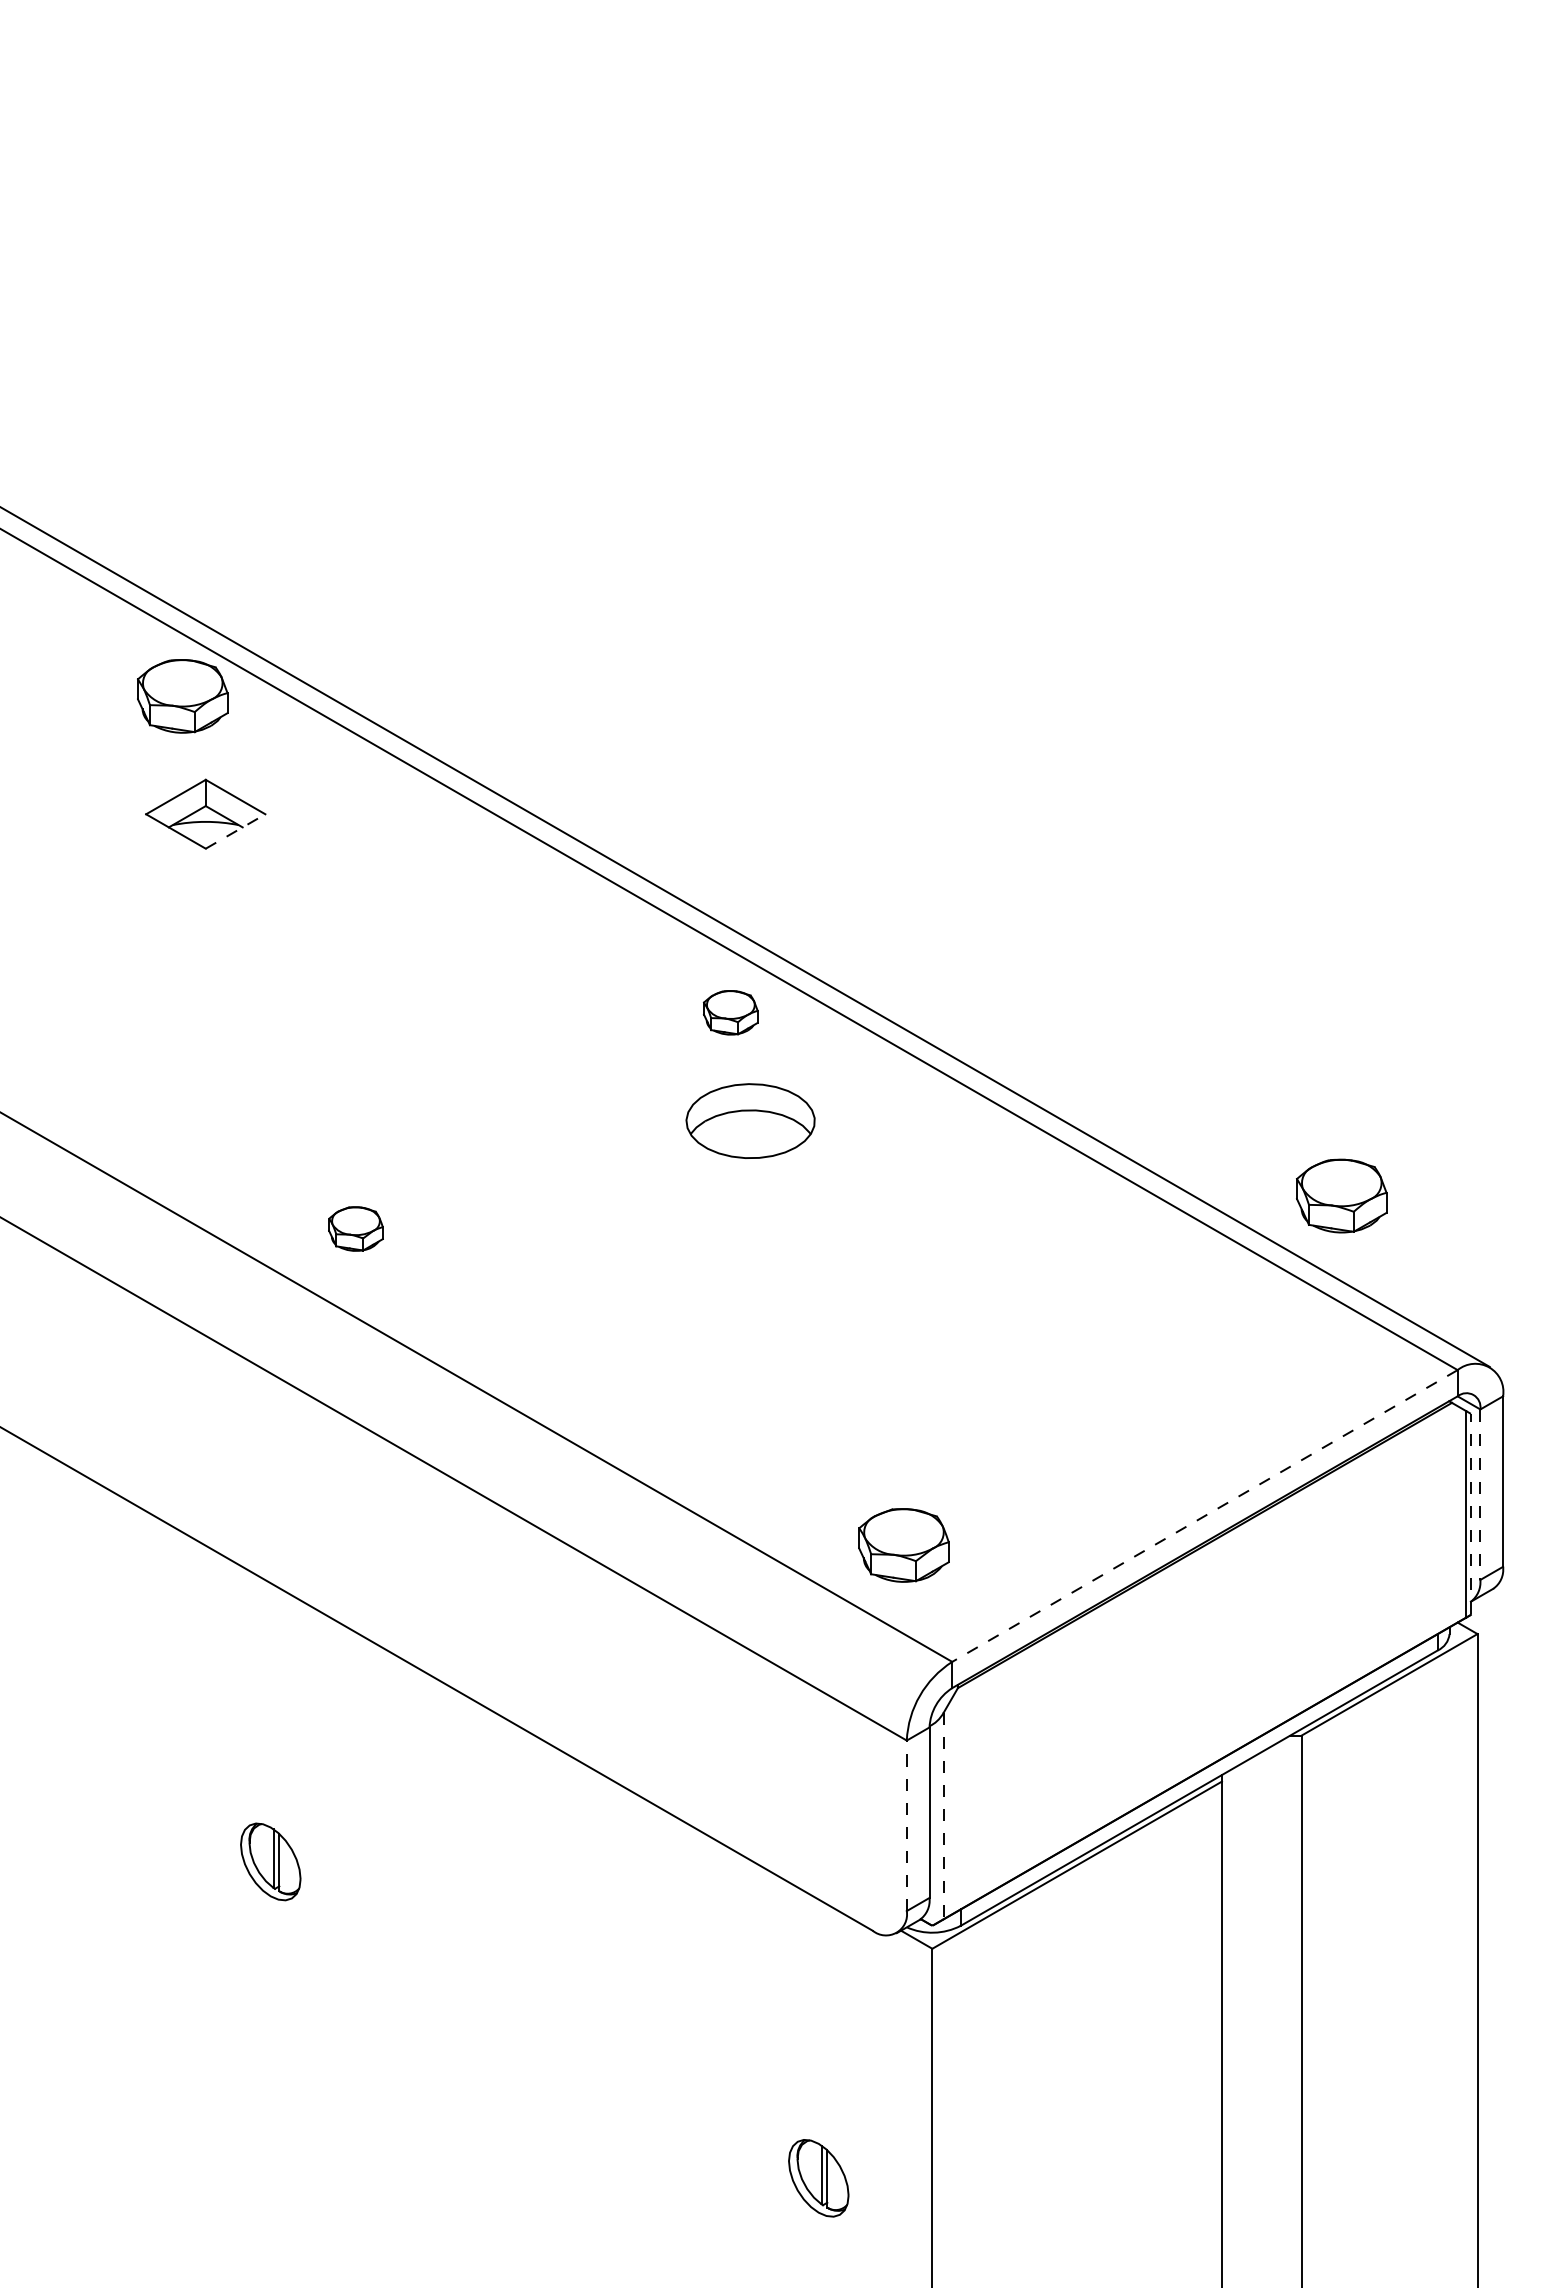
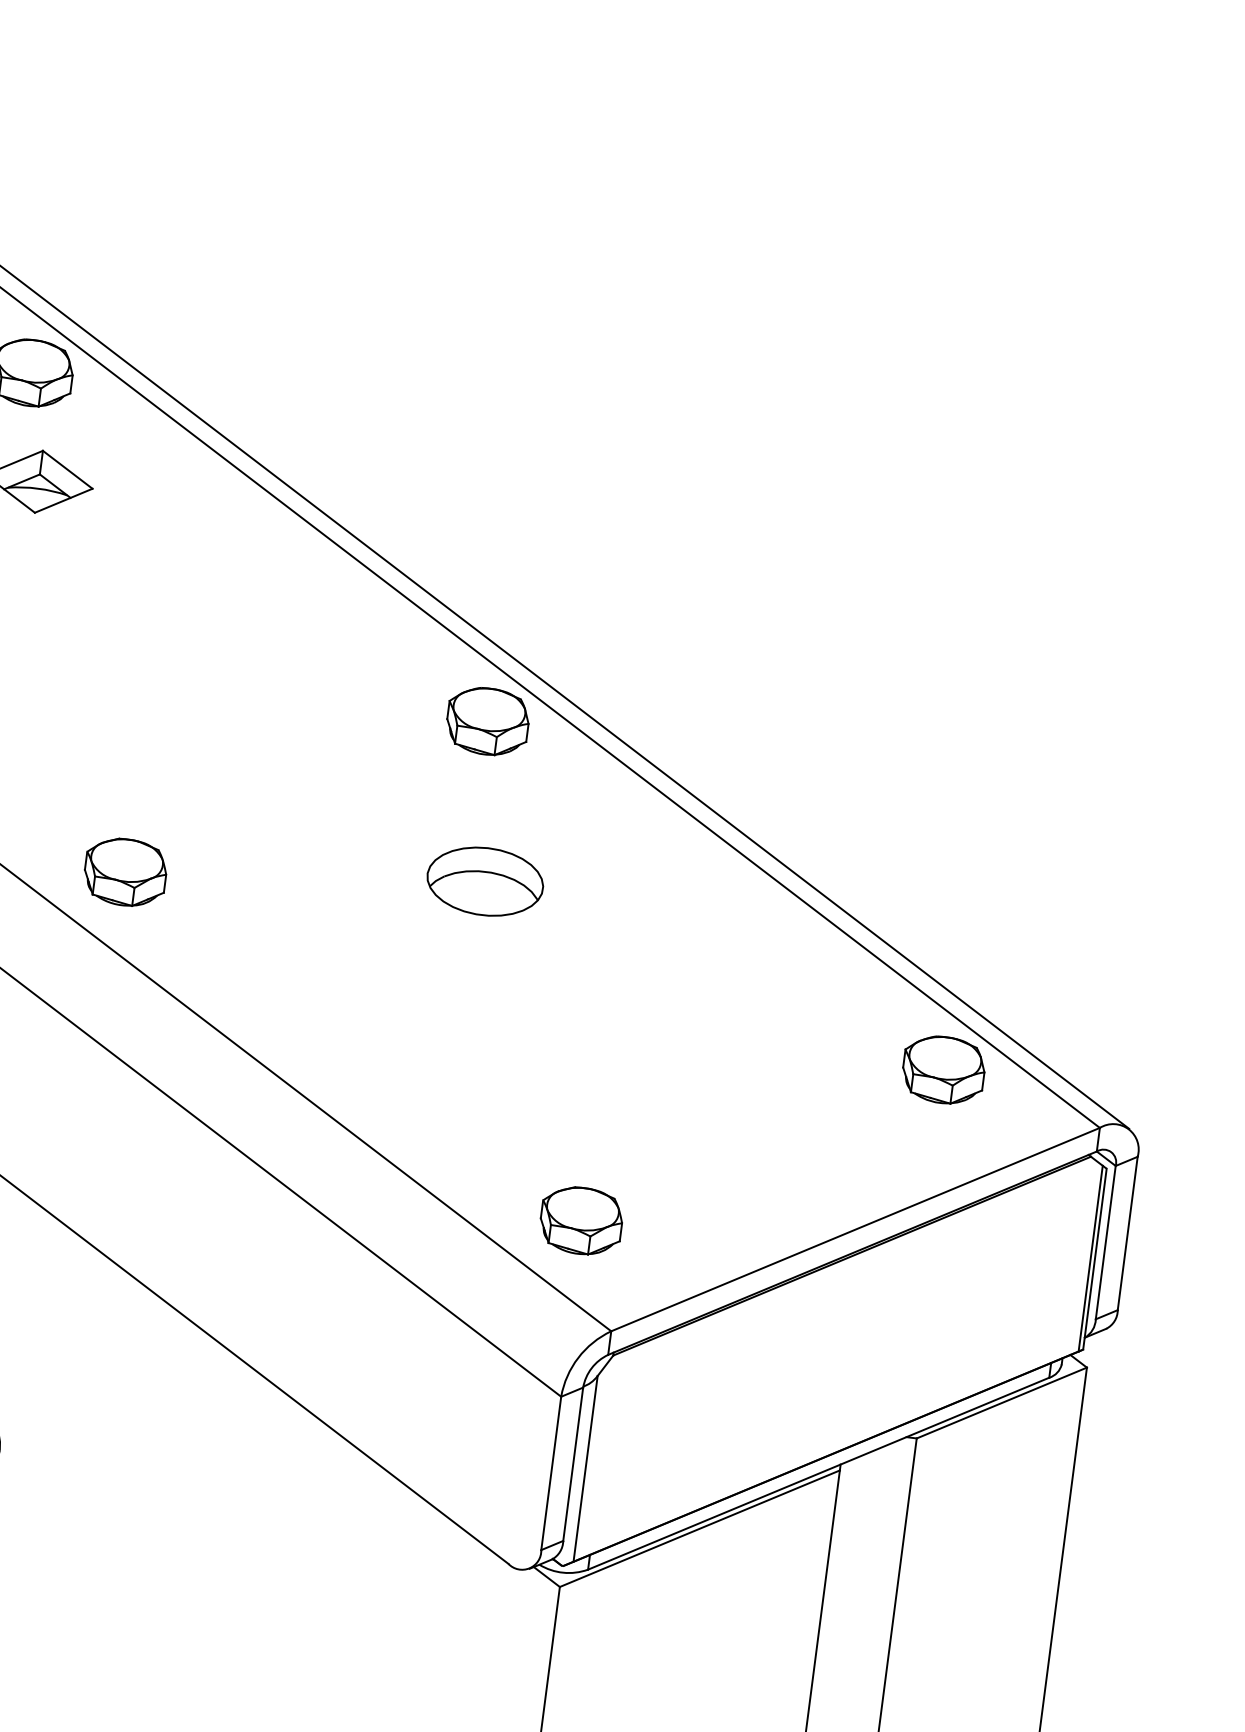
line: (236, 831) -> (64, 500), dashed -> solid
part: (730, 1012) -> (487, 721), size x1.67
part: (750, 1120) -> (485, 881), moved
part: (1341, 1195) -> (943, 1069), moved
part: (355, 1228) -> (125, 871), size x1.67
line: (1480, 1495) -> (1105, 1243), dashed -> solid
line: (1470, 1513) -> (1094, 1258), dashed -> solid
line: (1204, 1516) -> (855, 1230), dashed -> solid
line: (943, 1816) -> (585, 1469), dashed -> solid
line: (906, 1825) -> (551, 1473), dashed -> solid

